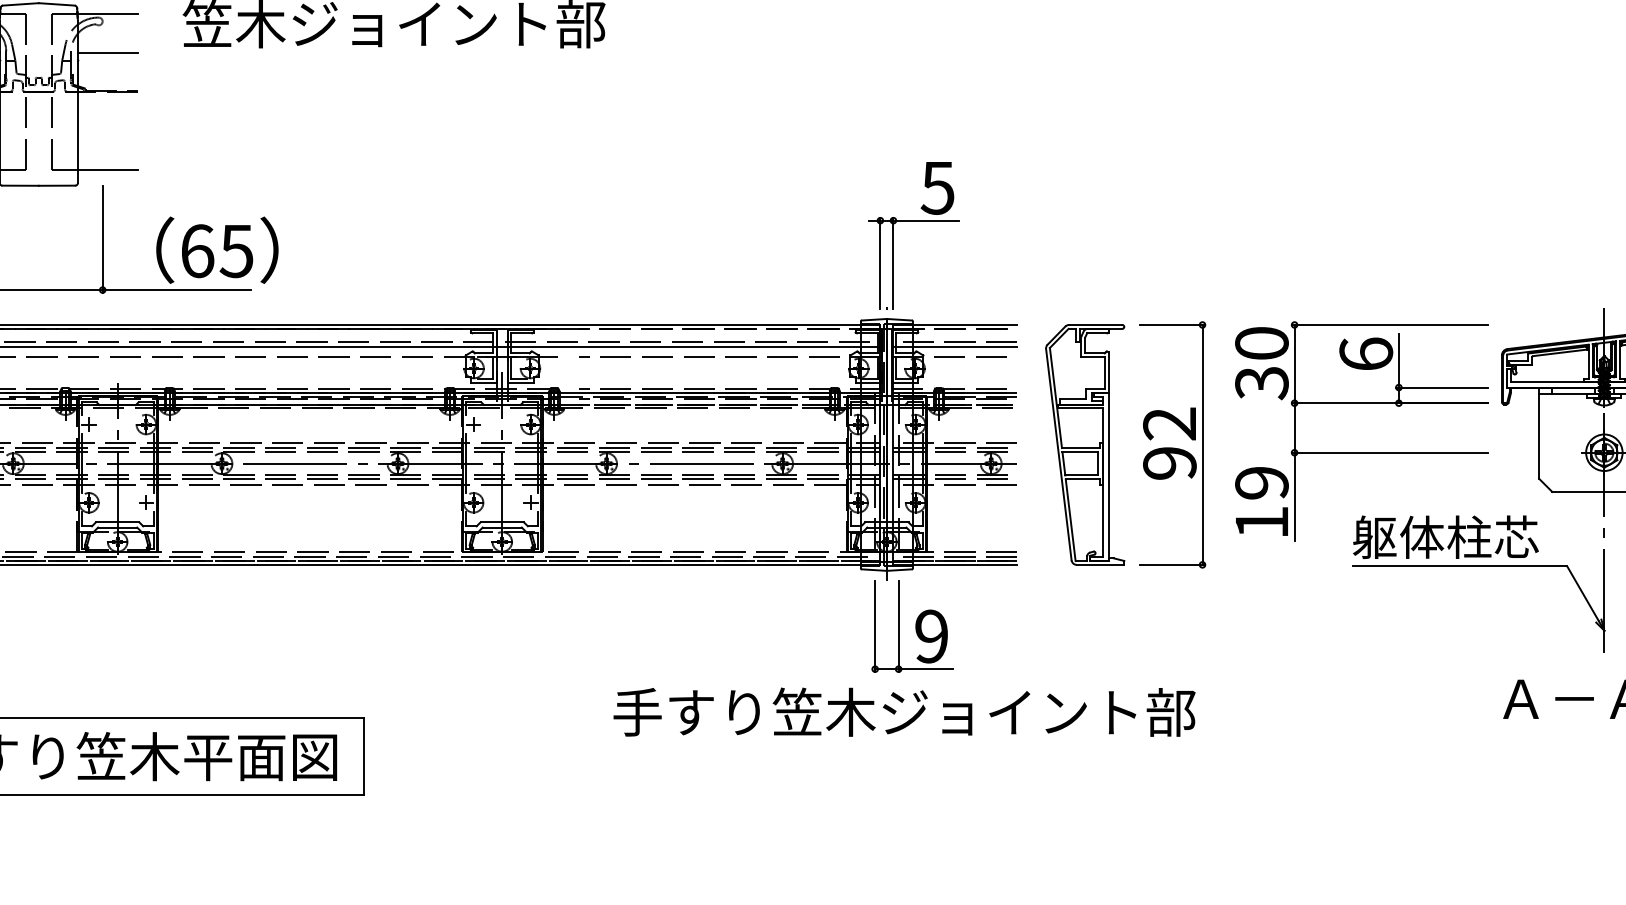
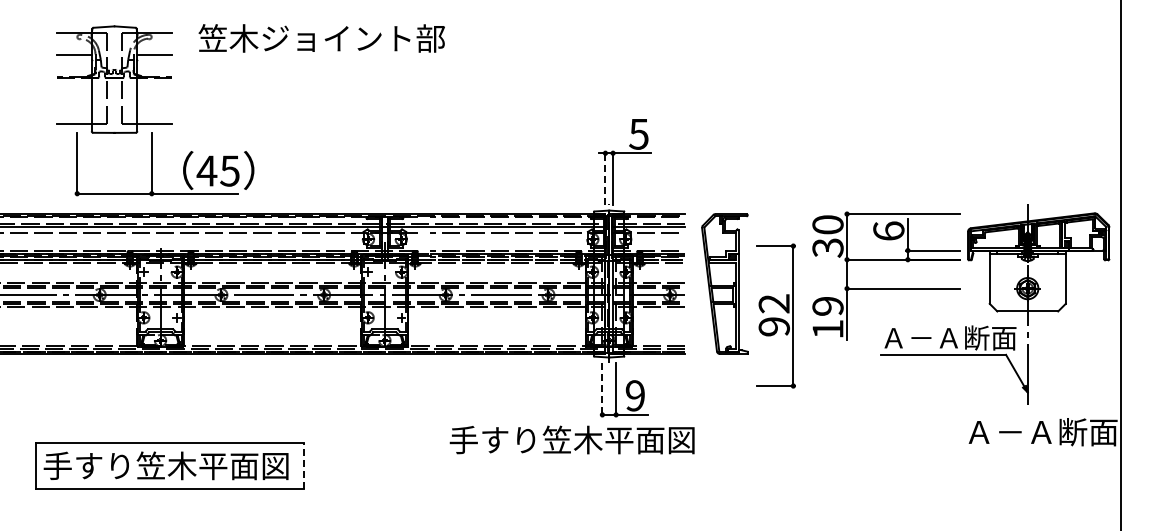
text: (196, 250) -> (206, 170), 65 -> 45
line: (880, 263) -> (605, 178), solid -> dashed
part: (1171, 443) -> (775, 315), moved
text: (1468, 536) -> (948, 337), 躯体柱芯 -> Ａ－Ａ断面
line: (875, 625) -> (602, 389), solid -> dashed
text: (1038, 711) -> (697, 439), 手すり笠木ジョイント部 -> 手すり笠木平面図
line: (364, 755) -> (304, 465), solid -> dashed

